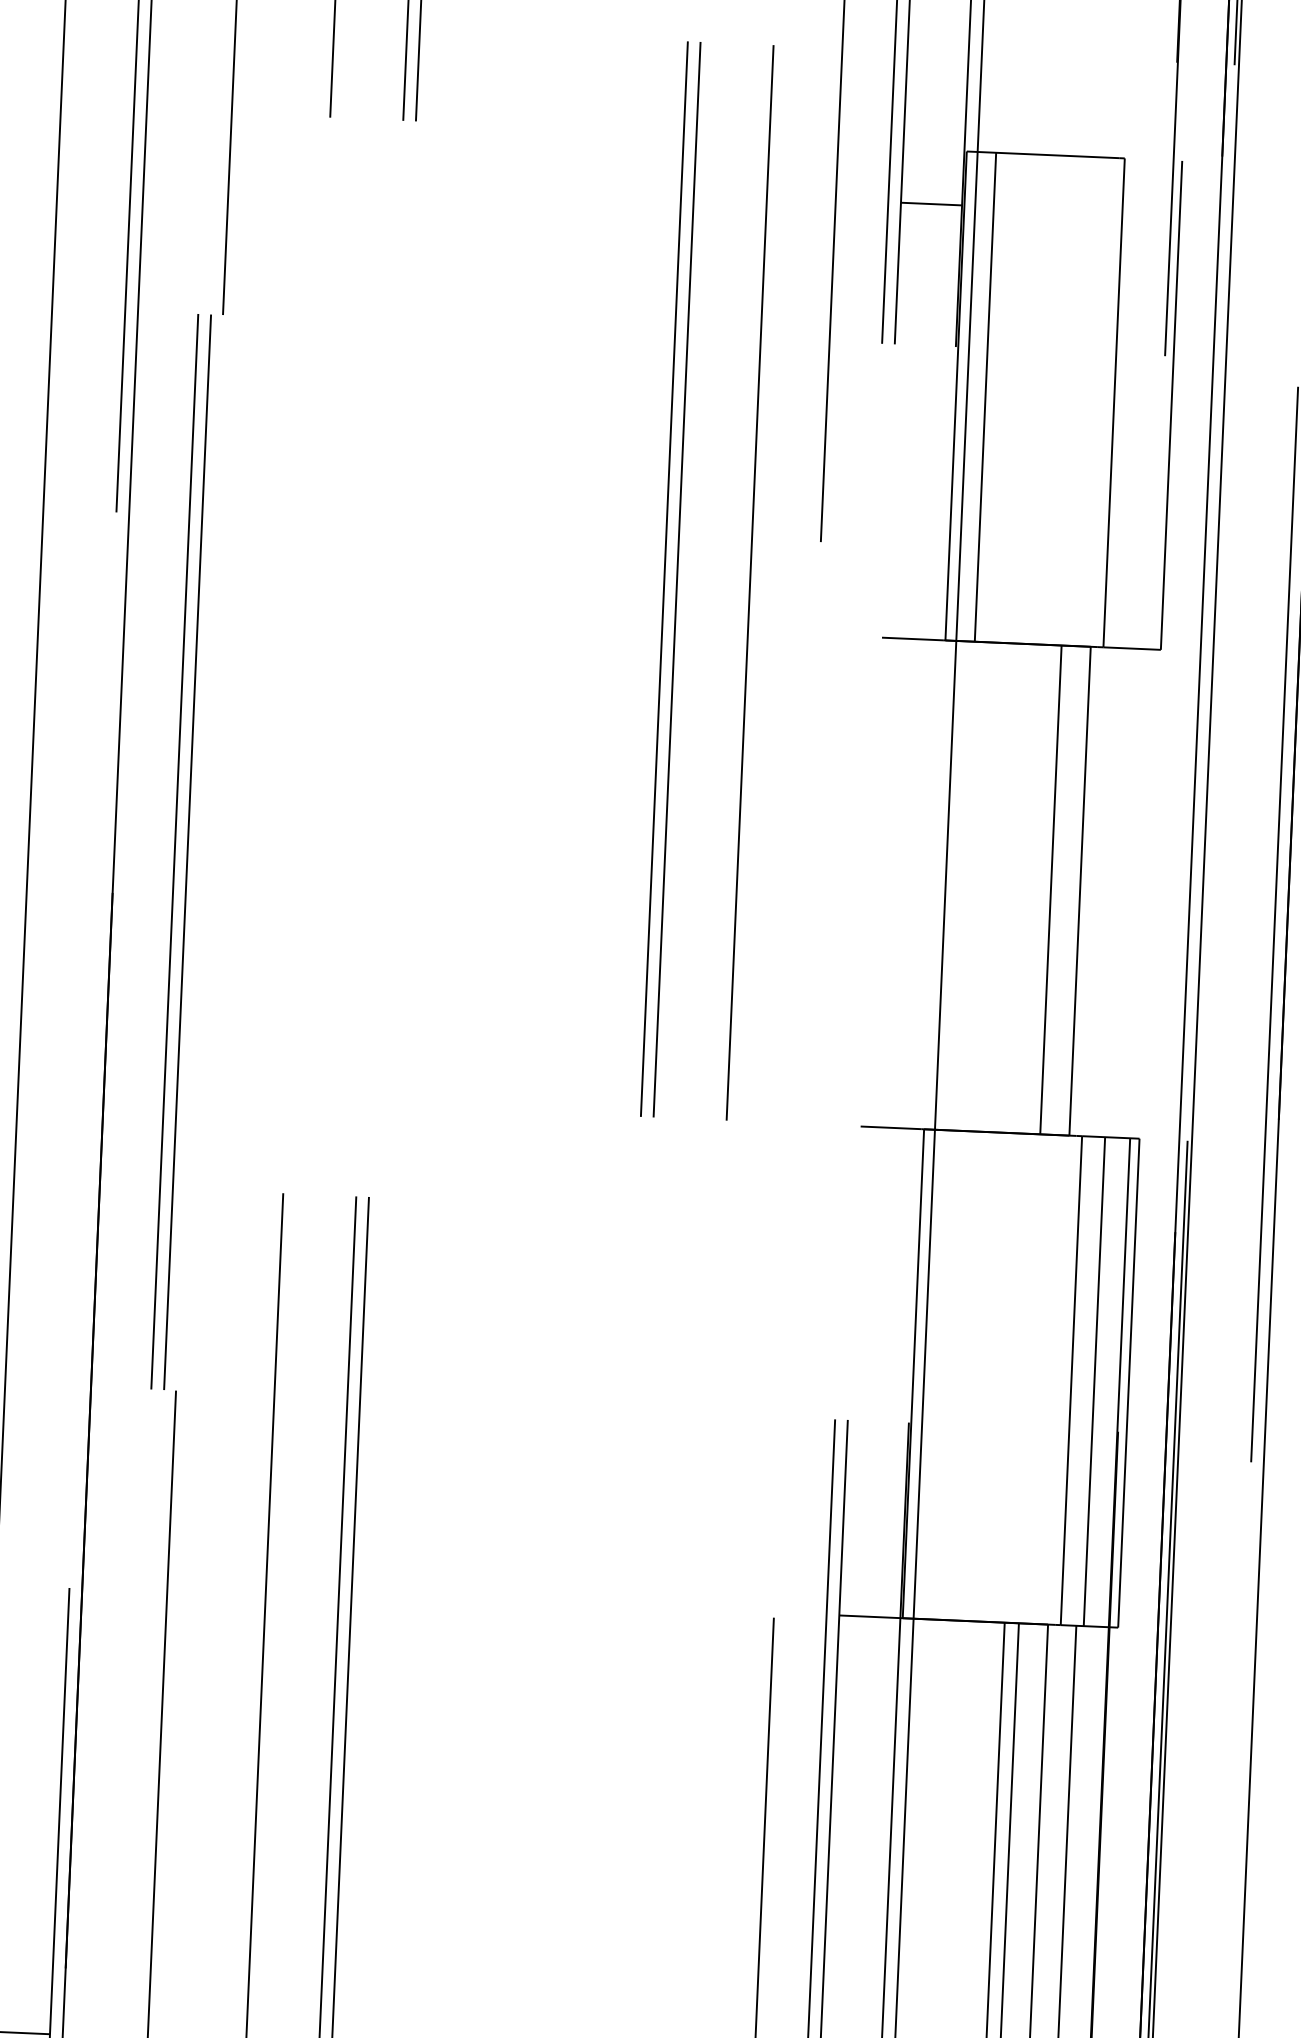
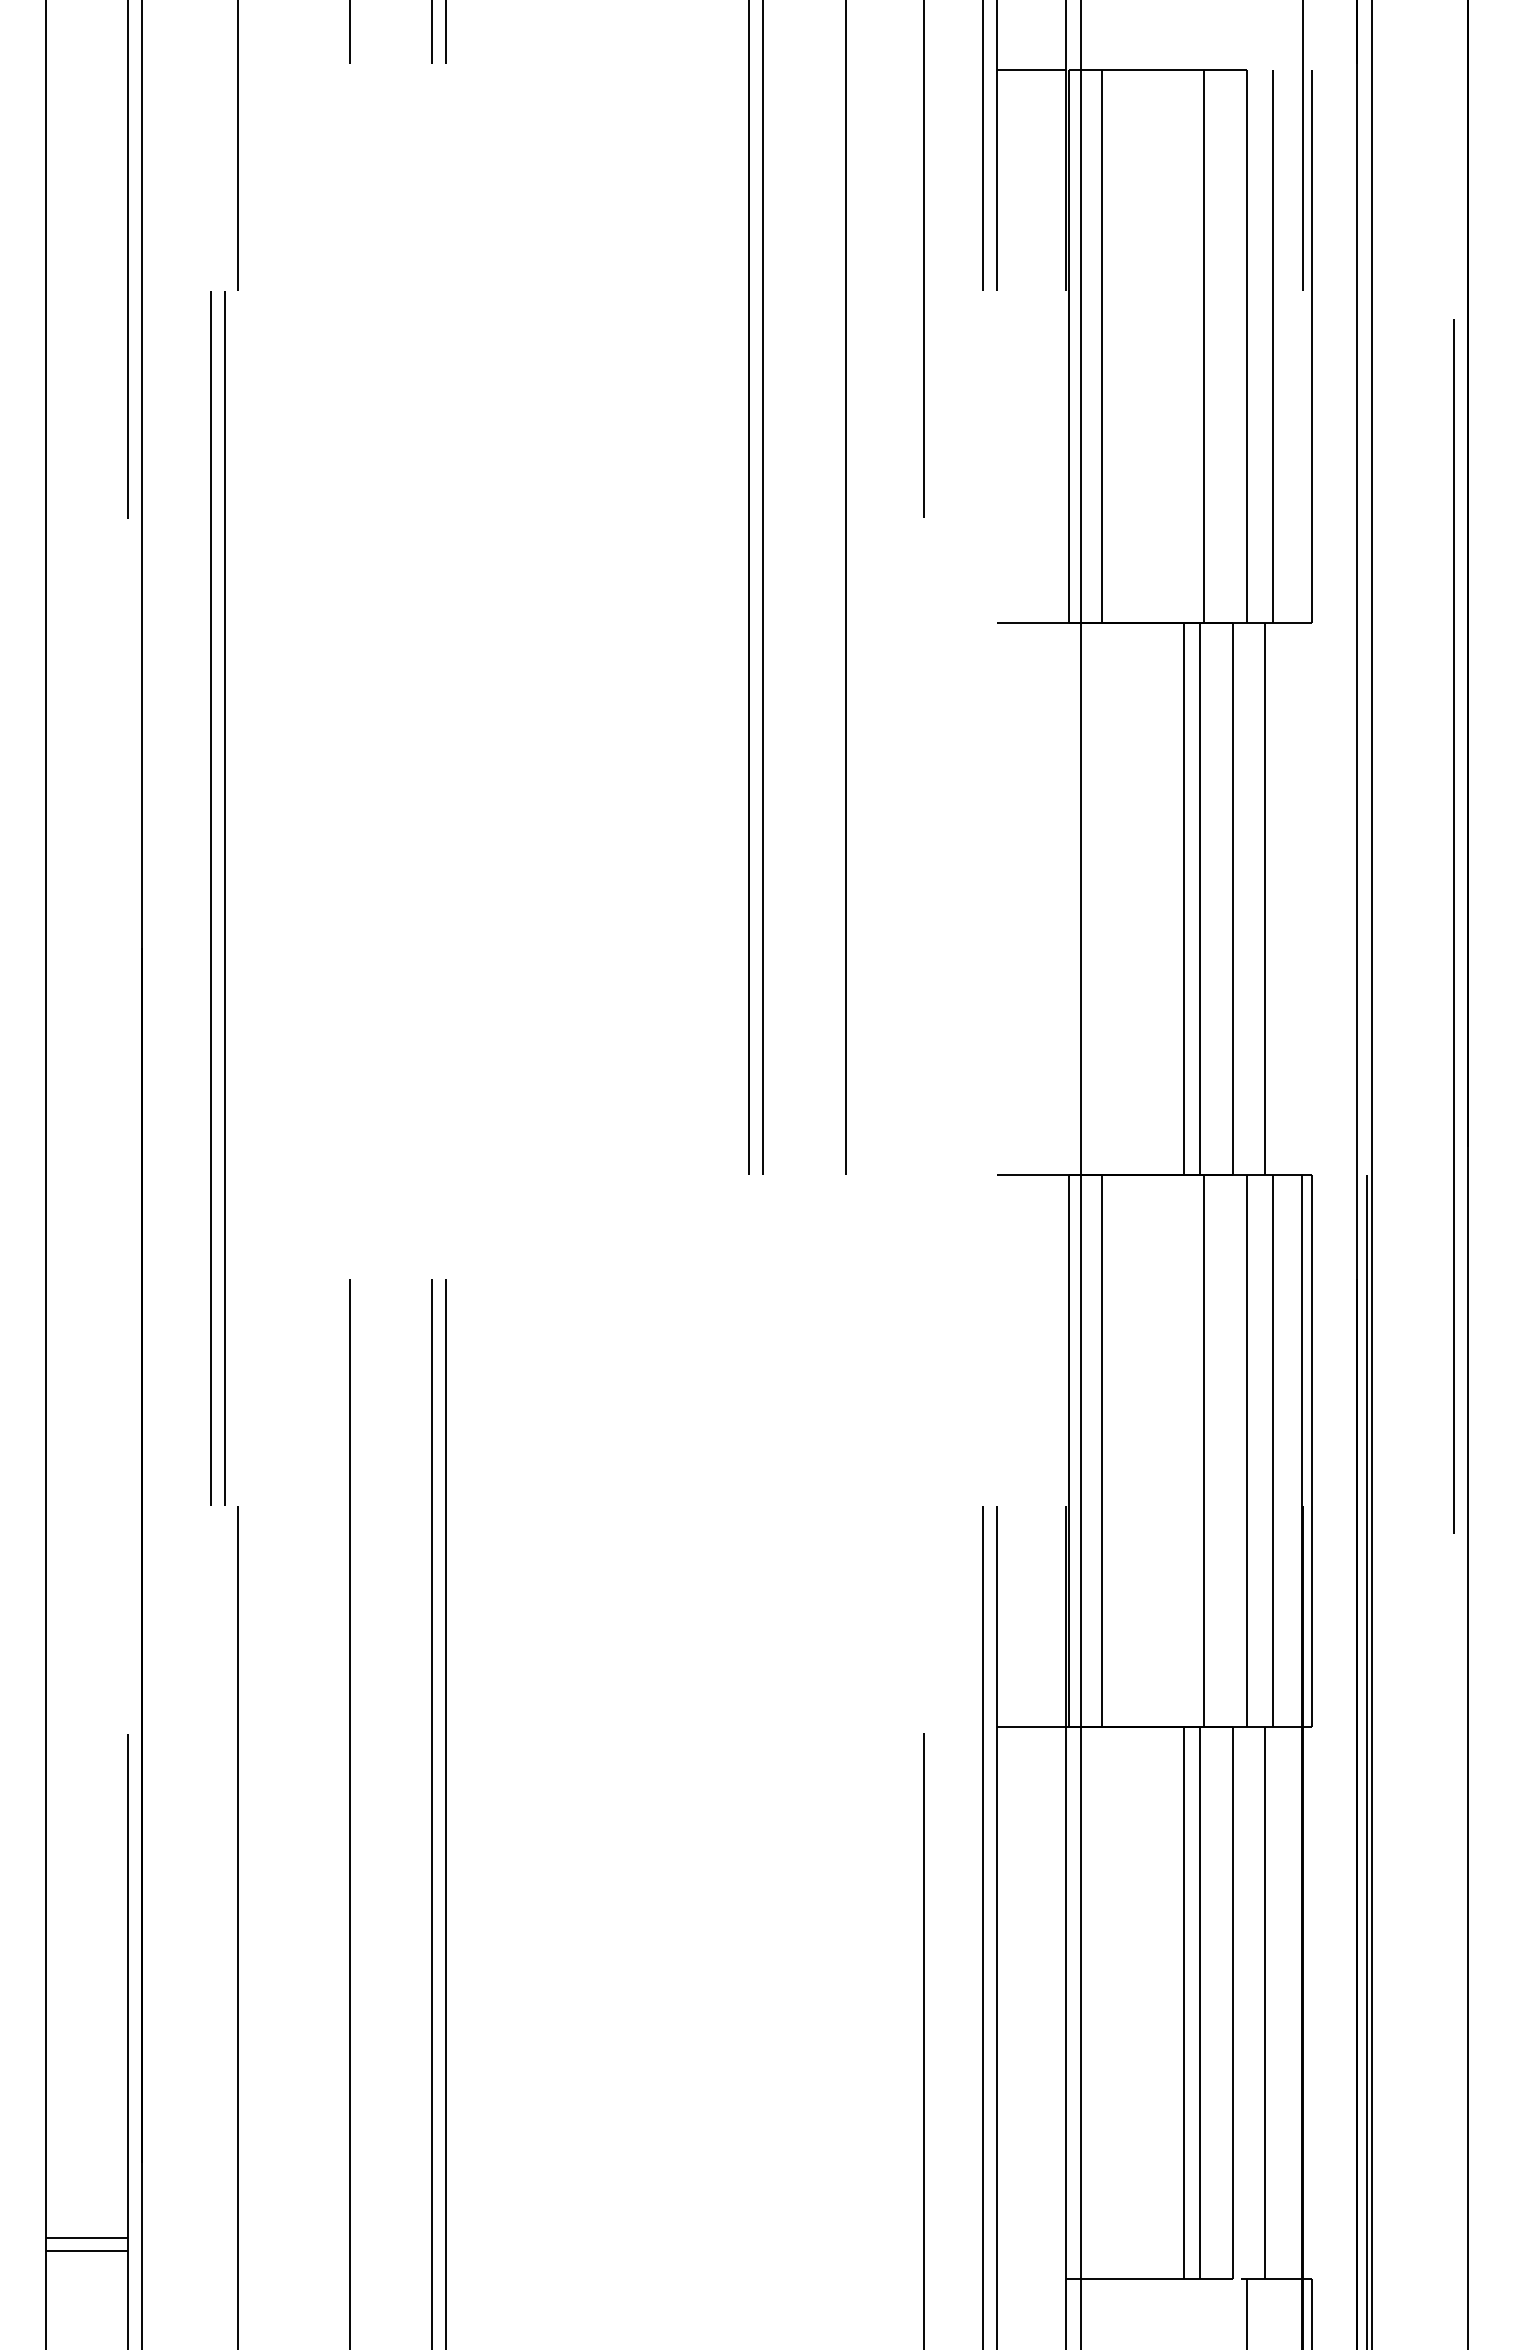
line: (931, 204) -> (1031, 70), moved
line: (1076, 401) -> (1204, 346), added
line: (1137, 403) -> (1273, 346), added
line: (1037, 889) -> (1184, 898), added
line: (1108, 892) -> (1265, 898), added
line: (943, 1374) -> (1102, 1450), added
line: (1033, 1378) -> (1204, 1450), added

